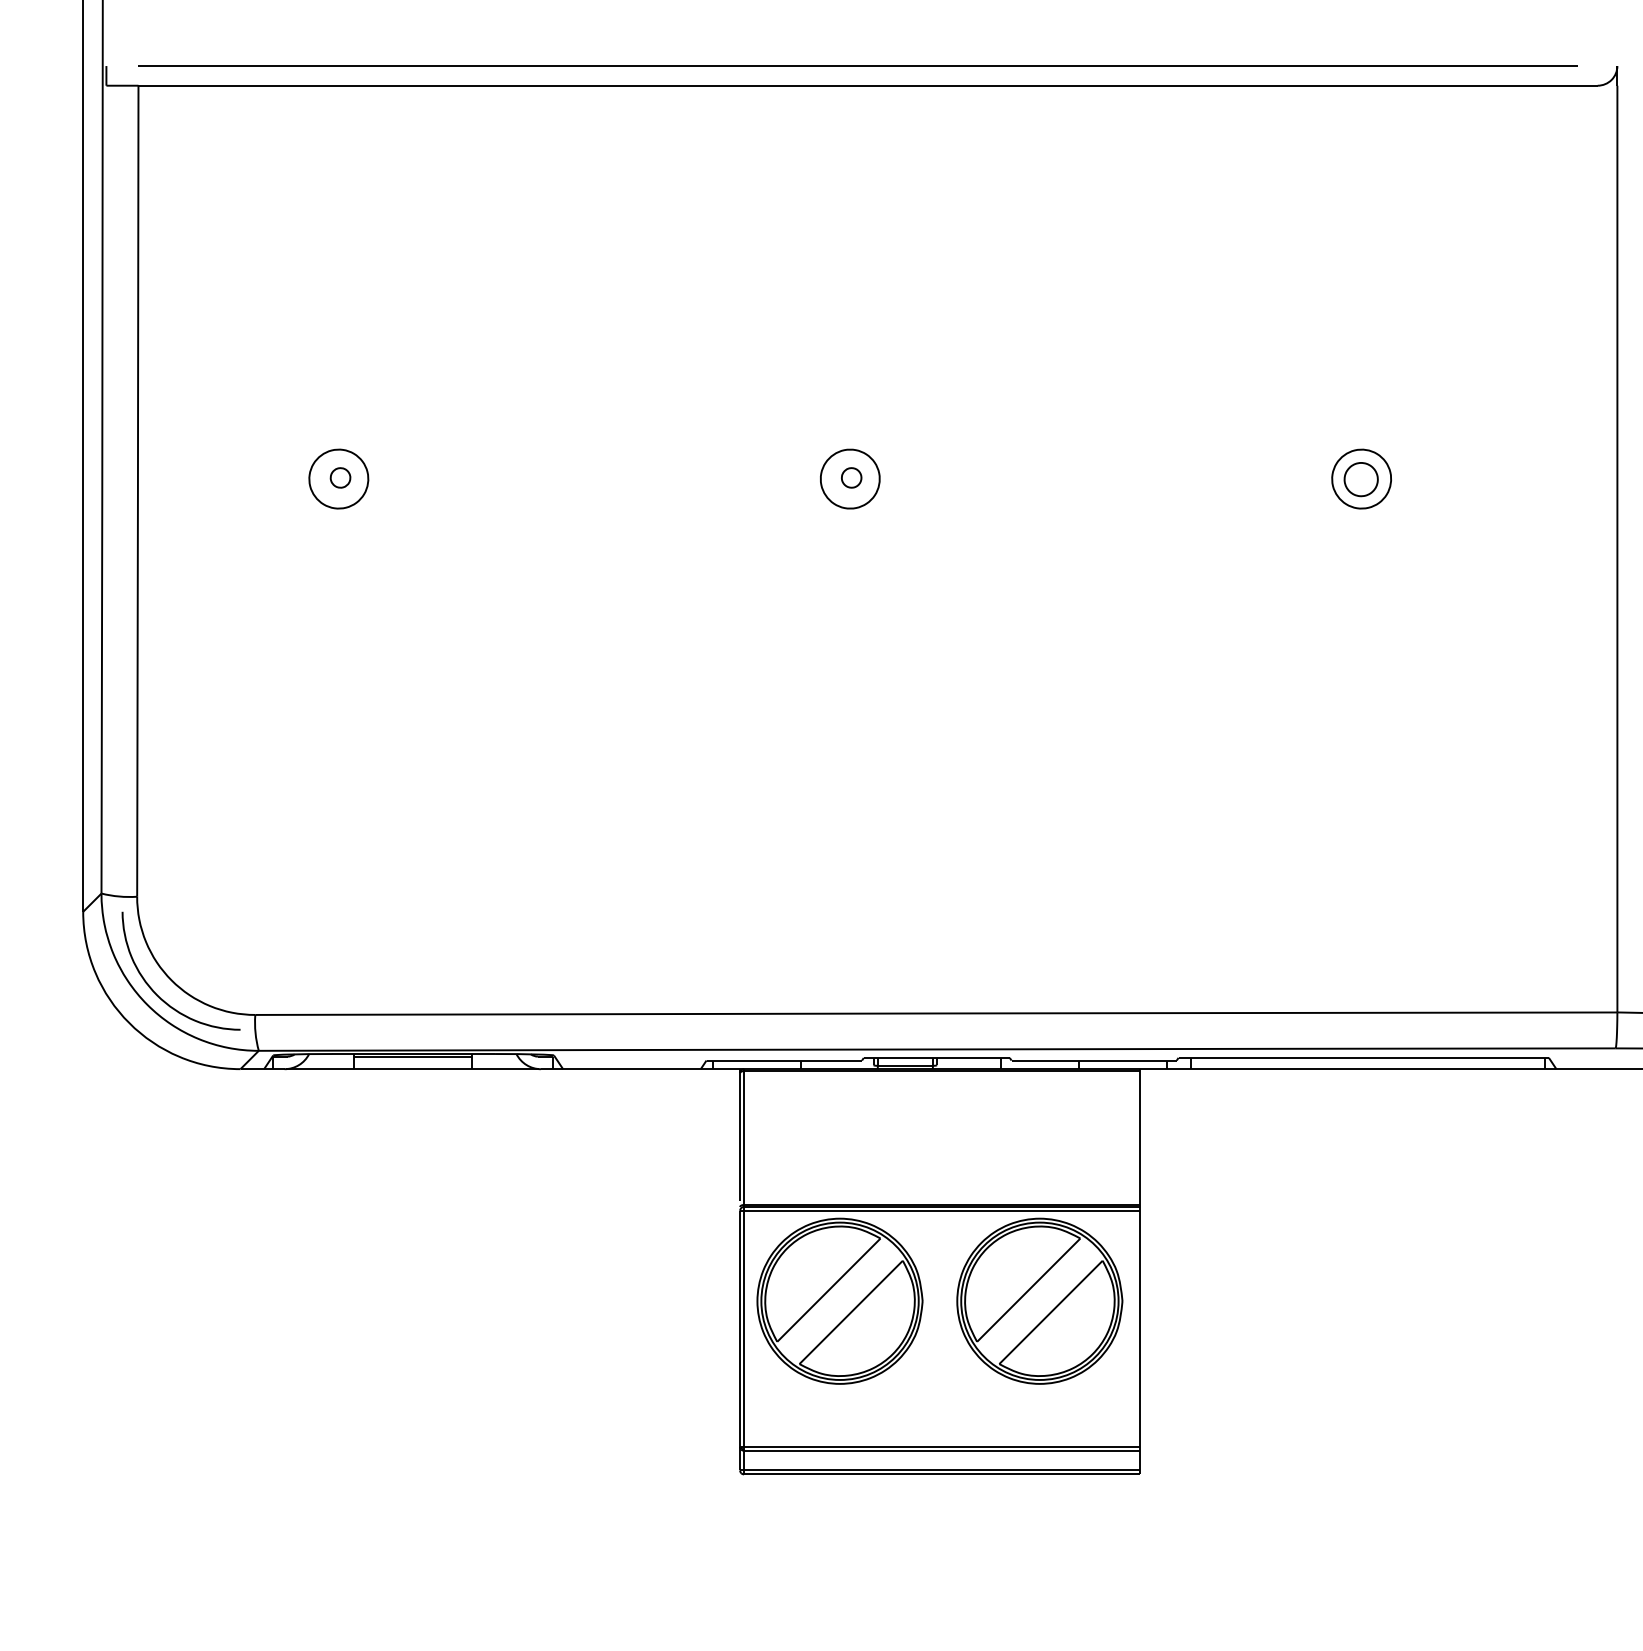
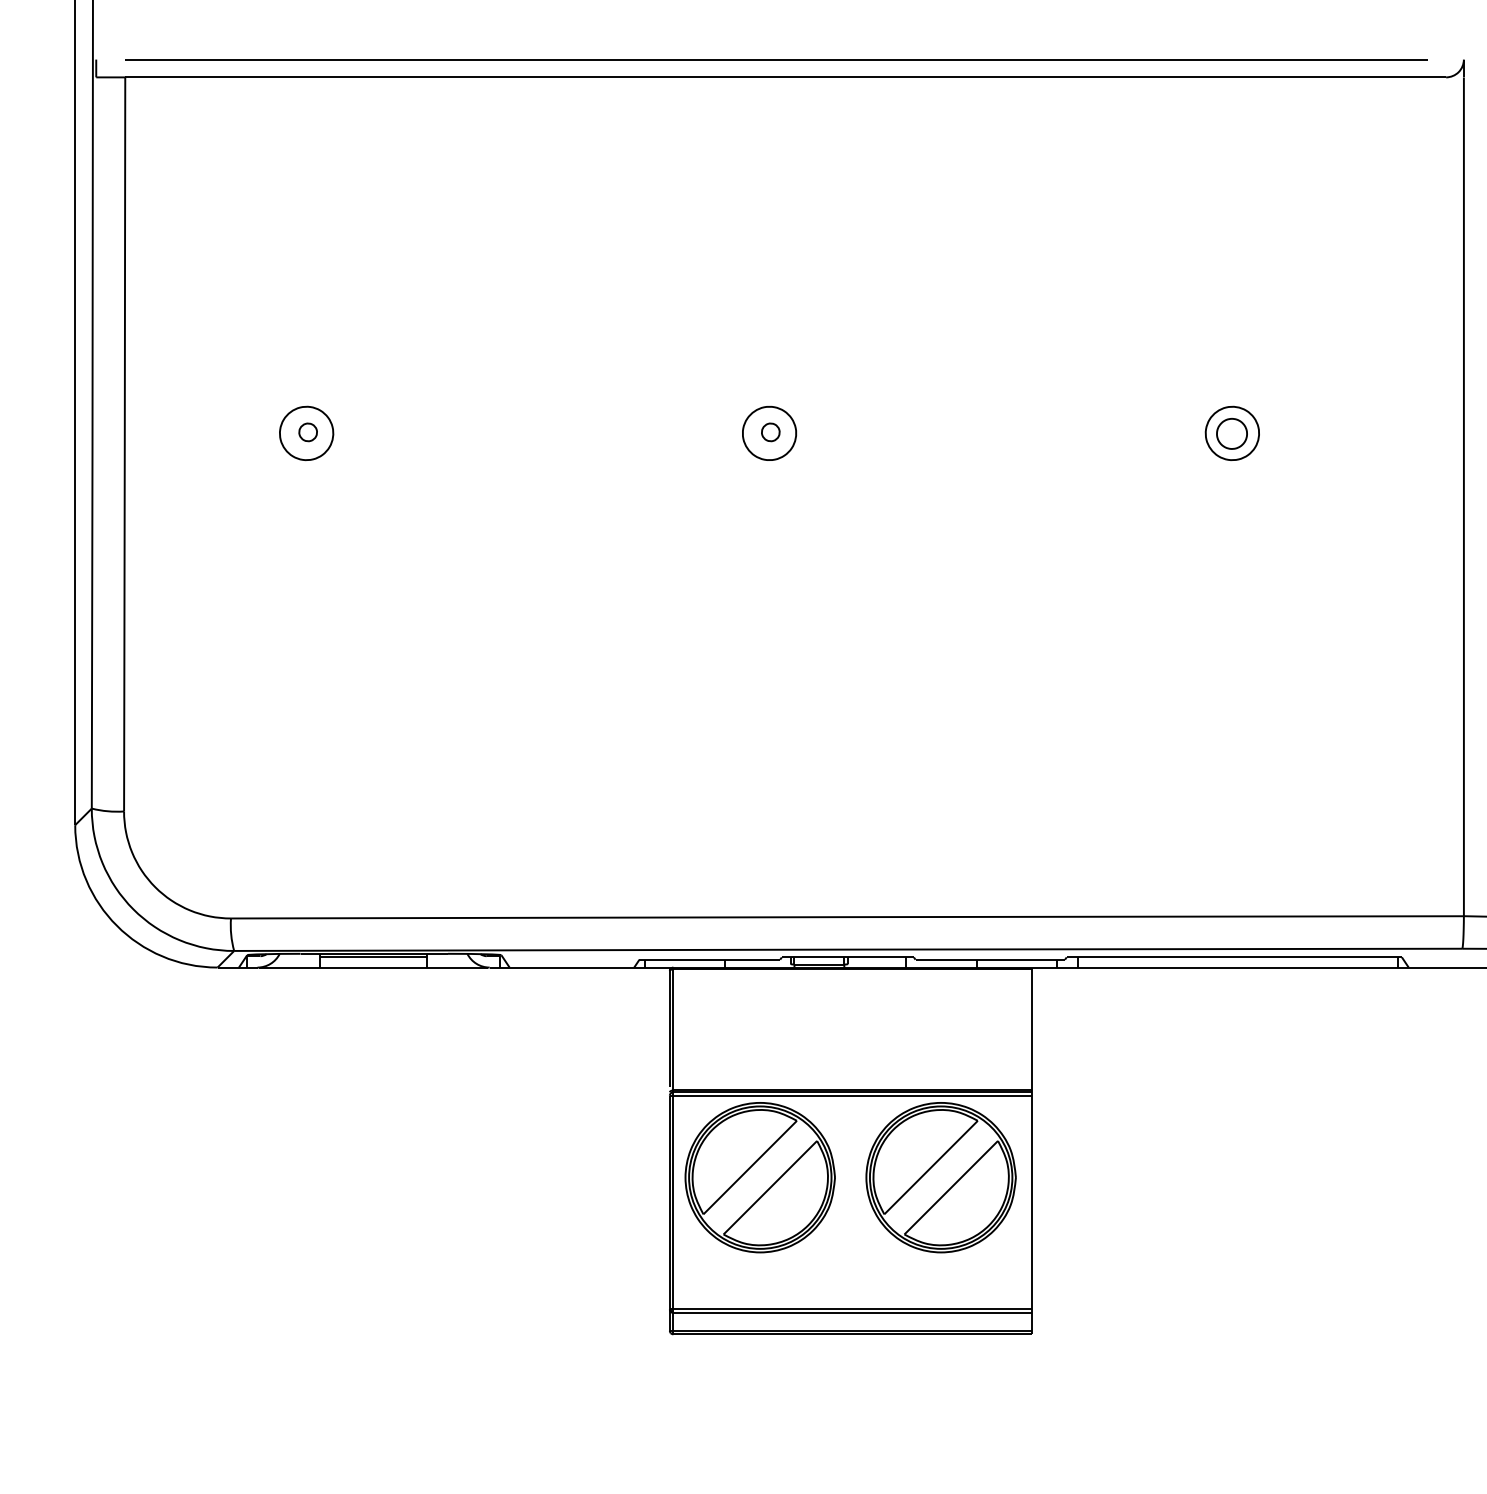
part: (157, 993) -> (142, 899), removed

